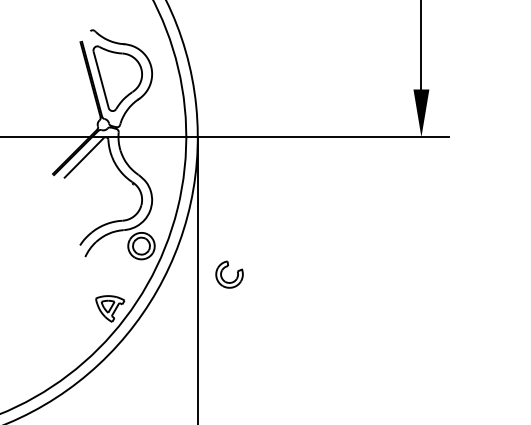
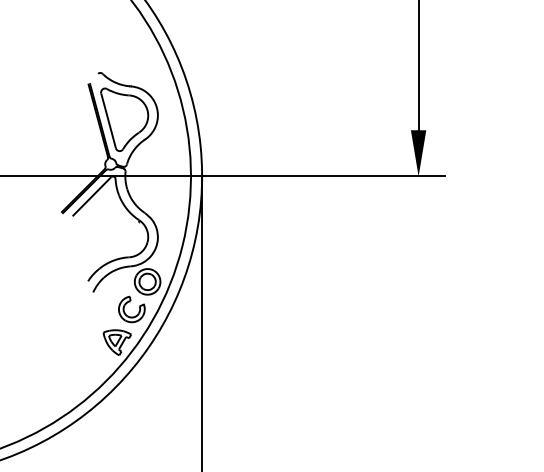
part: (222, 271) -> (125, 306), moved

